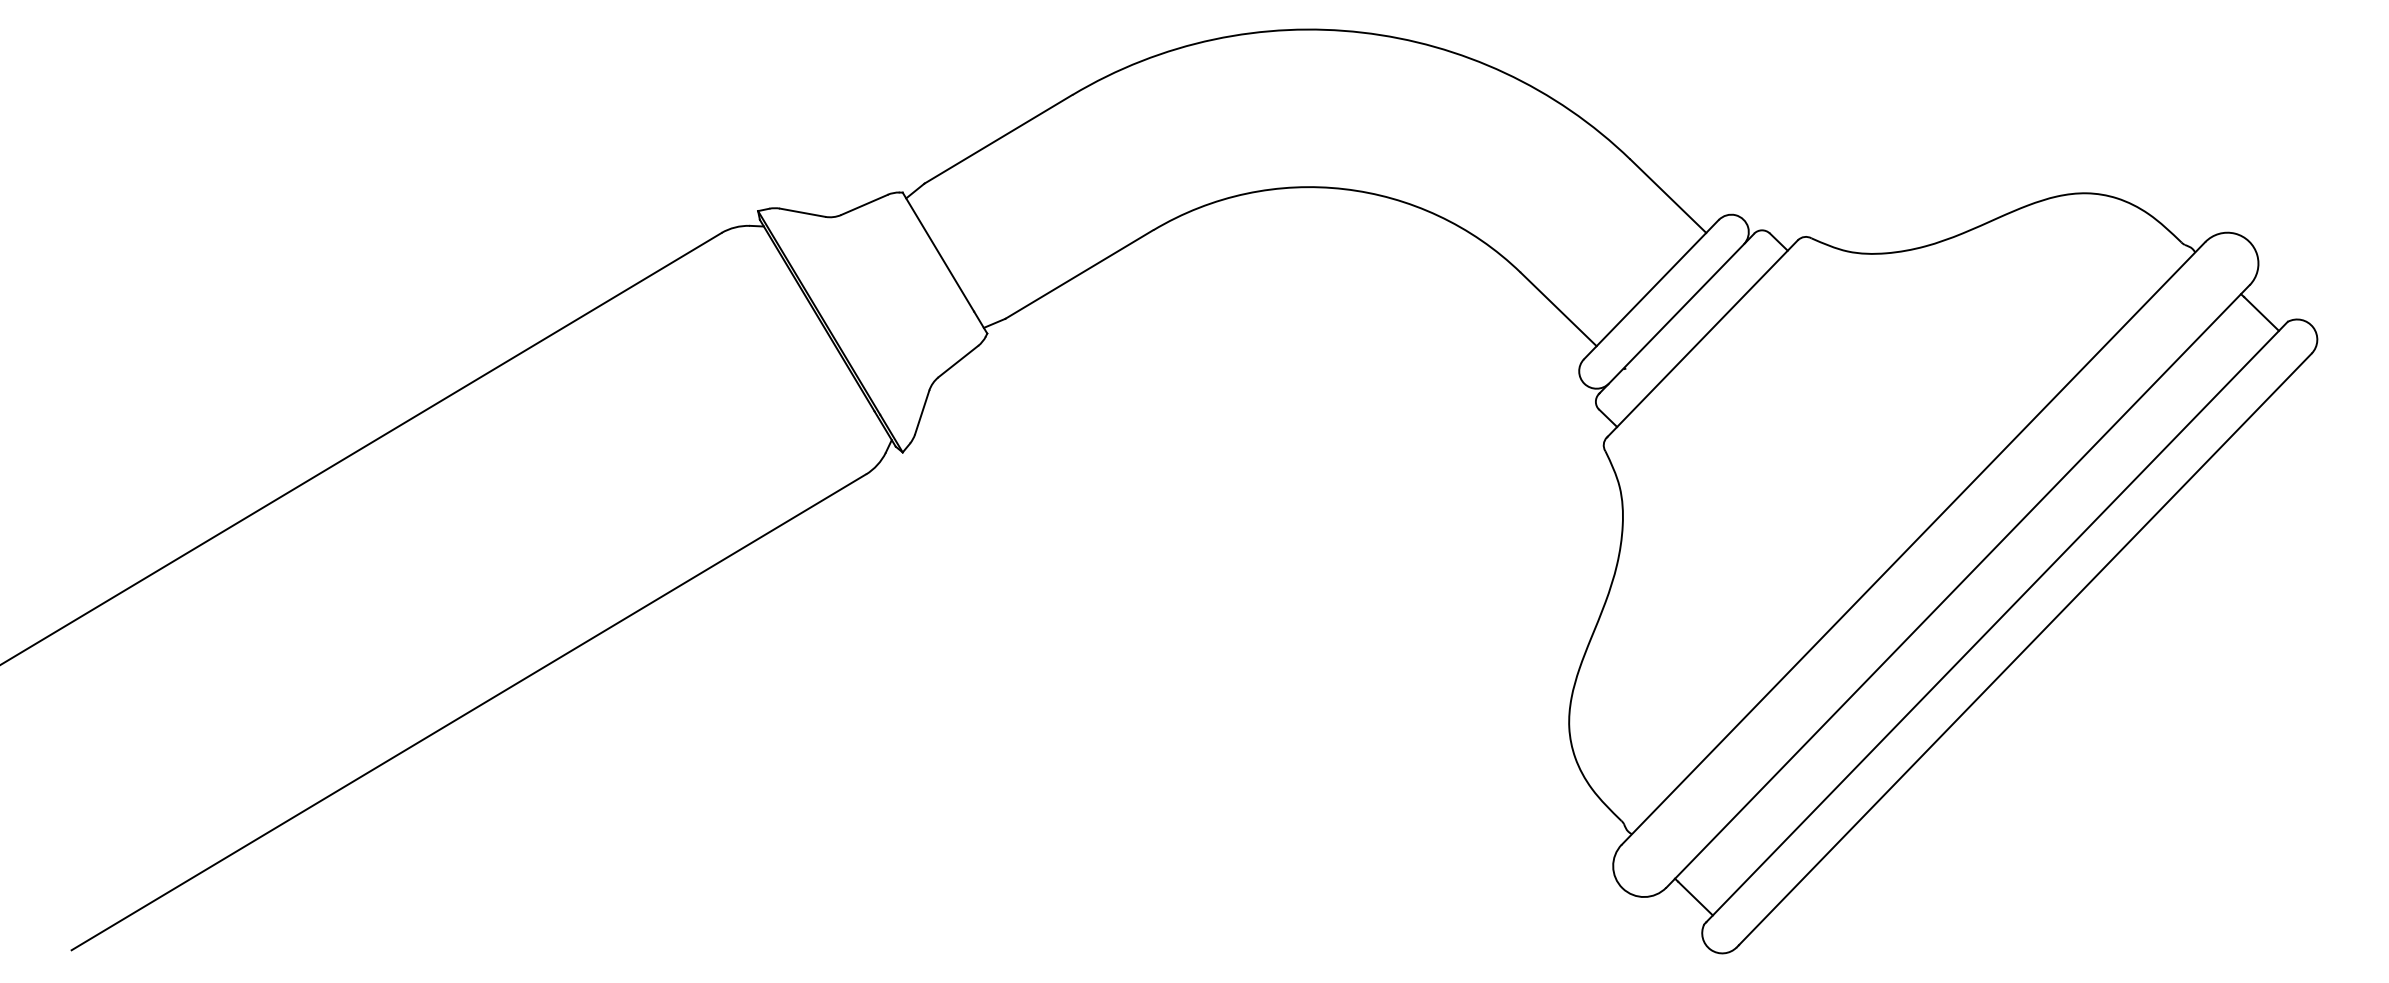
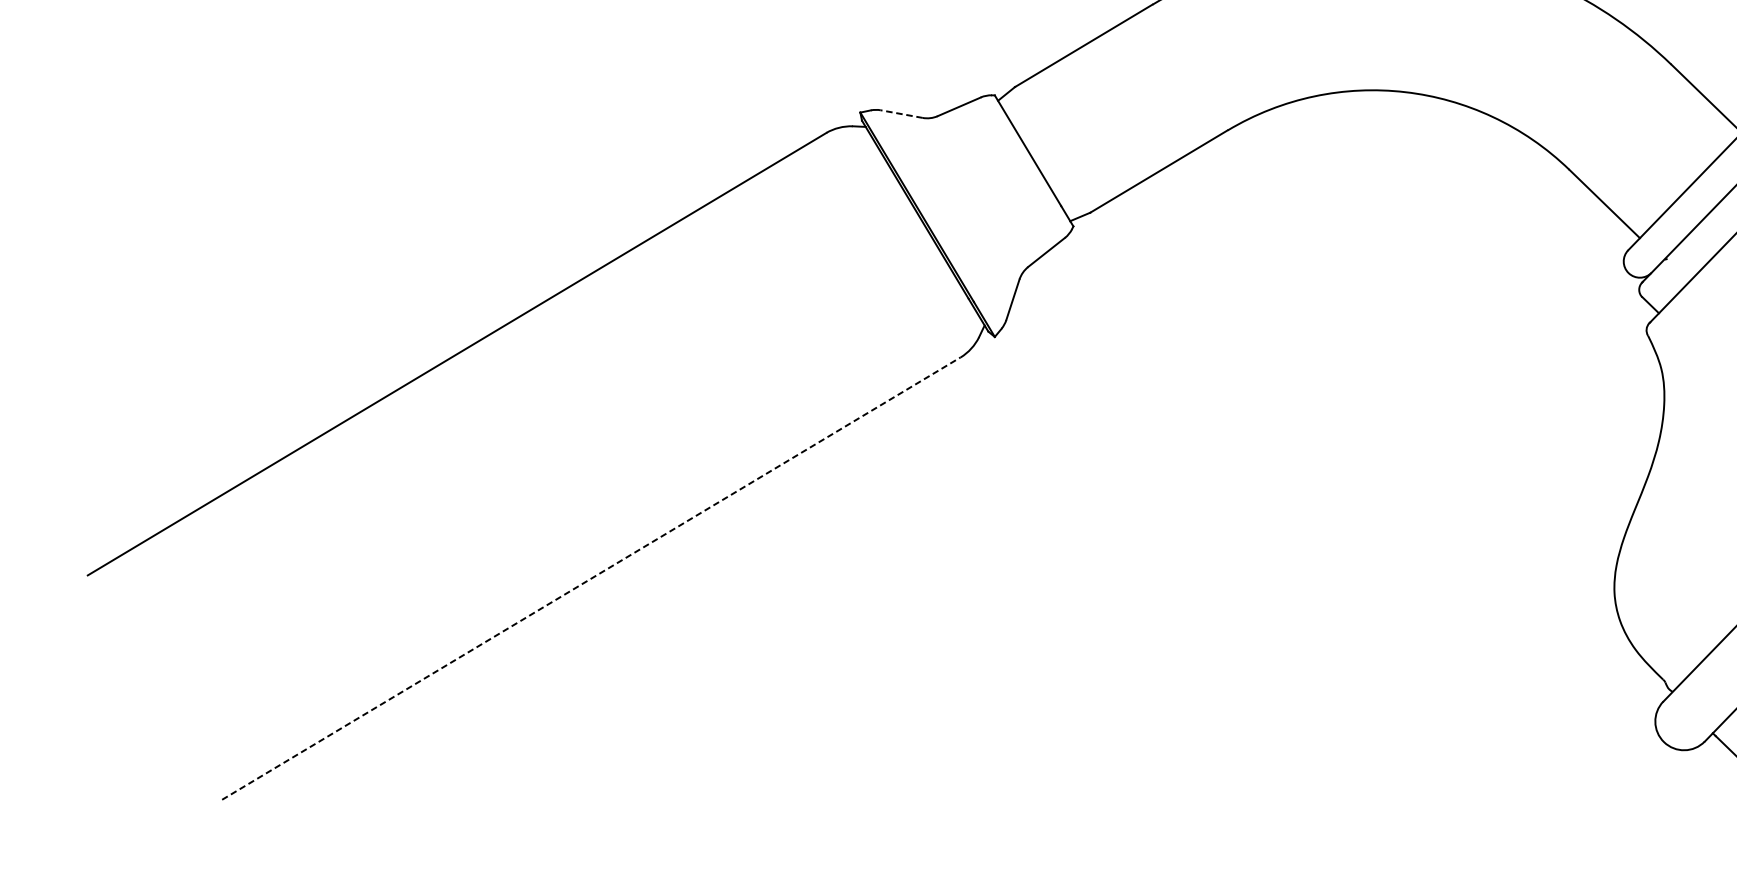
line: (802, 212) -> (901, 113), solid -> dashed
line: (469, 712) -> (592, 578), solid -> dashed

